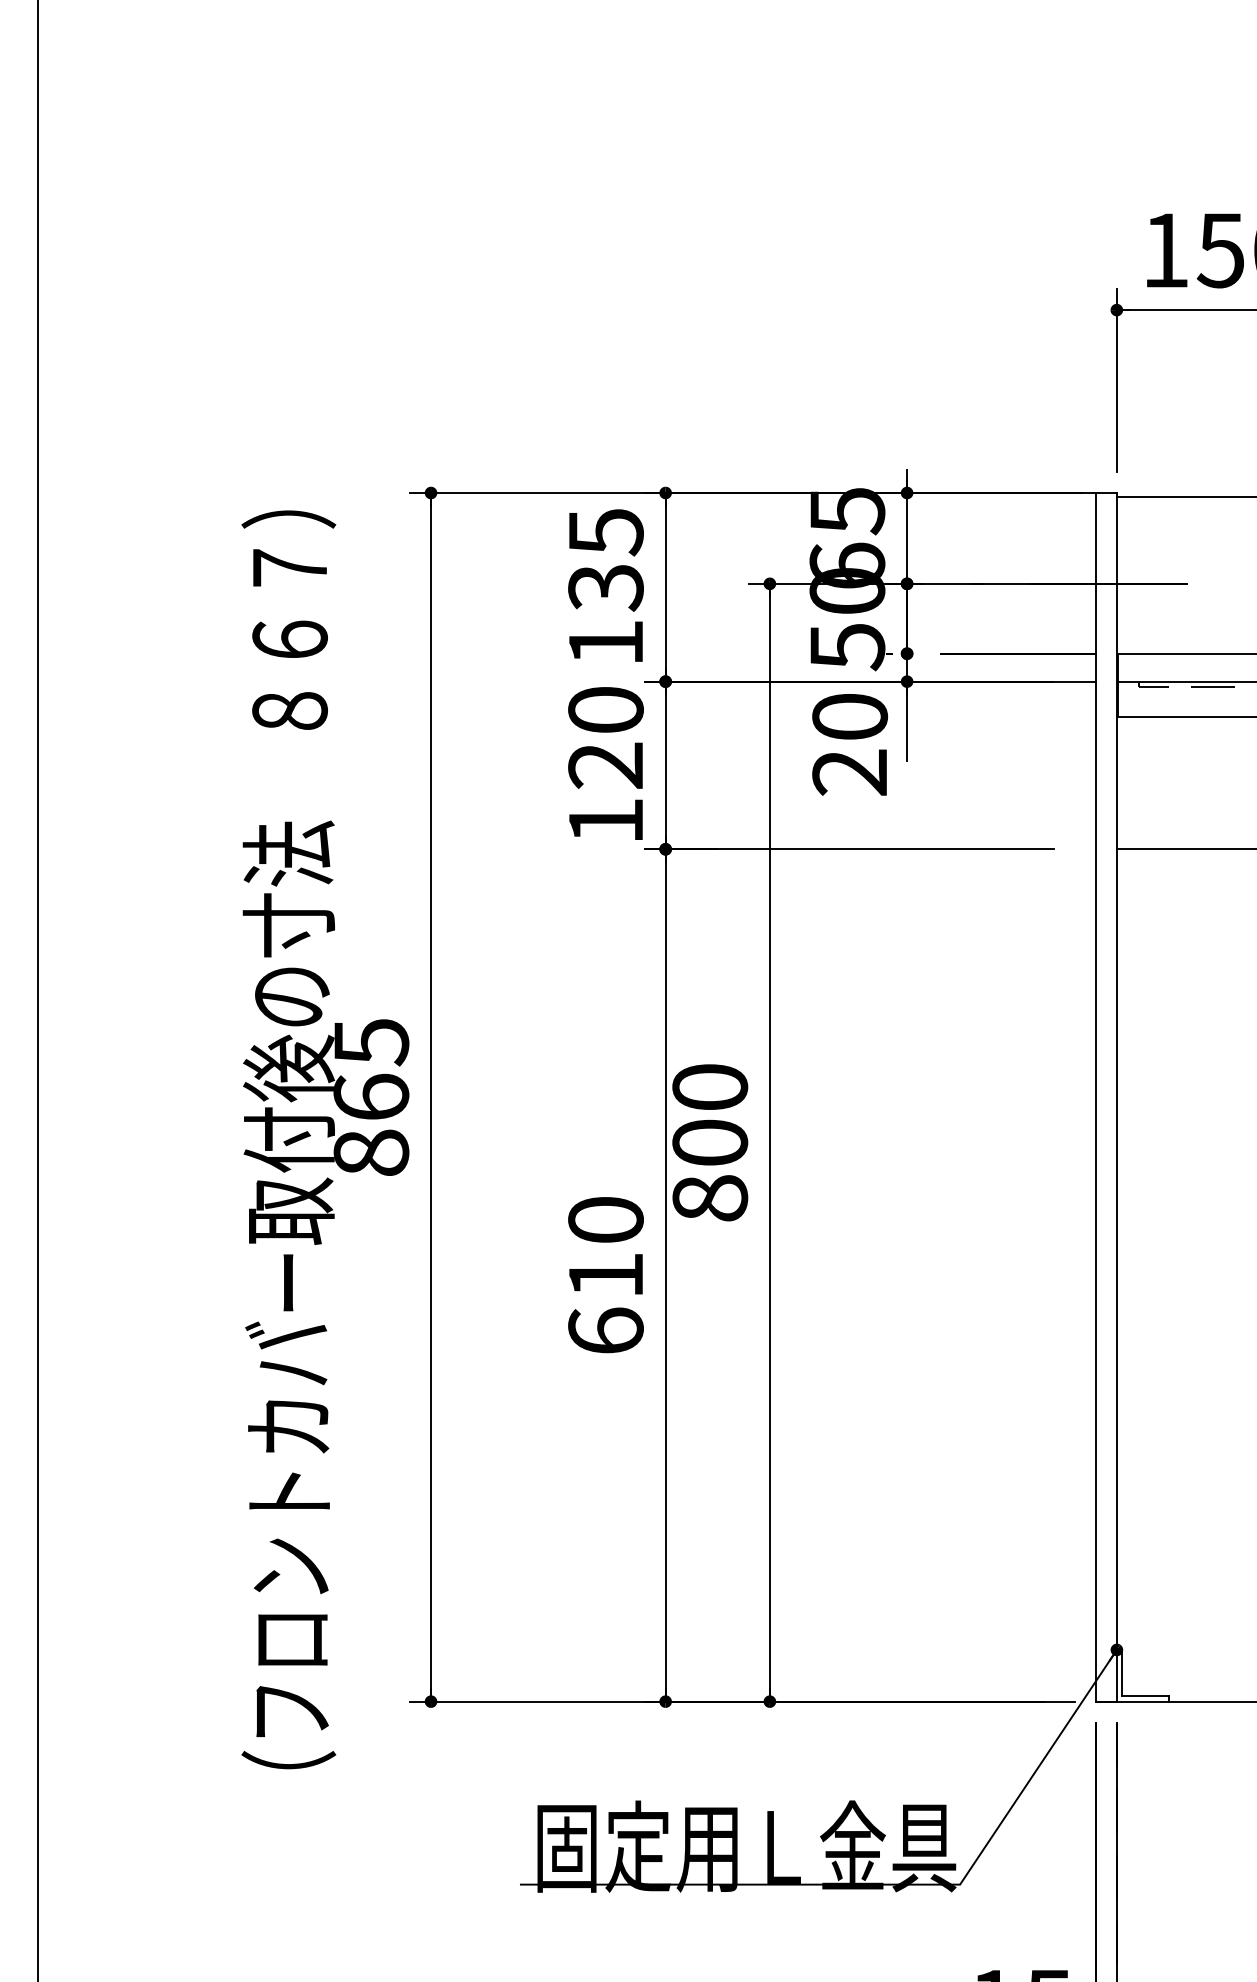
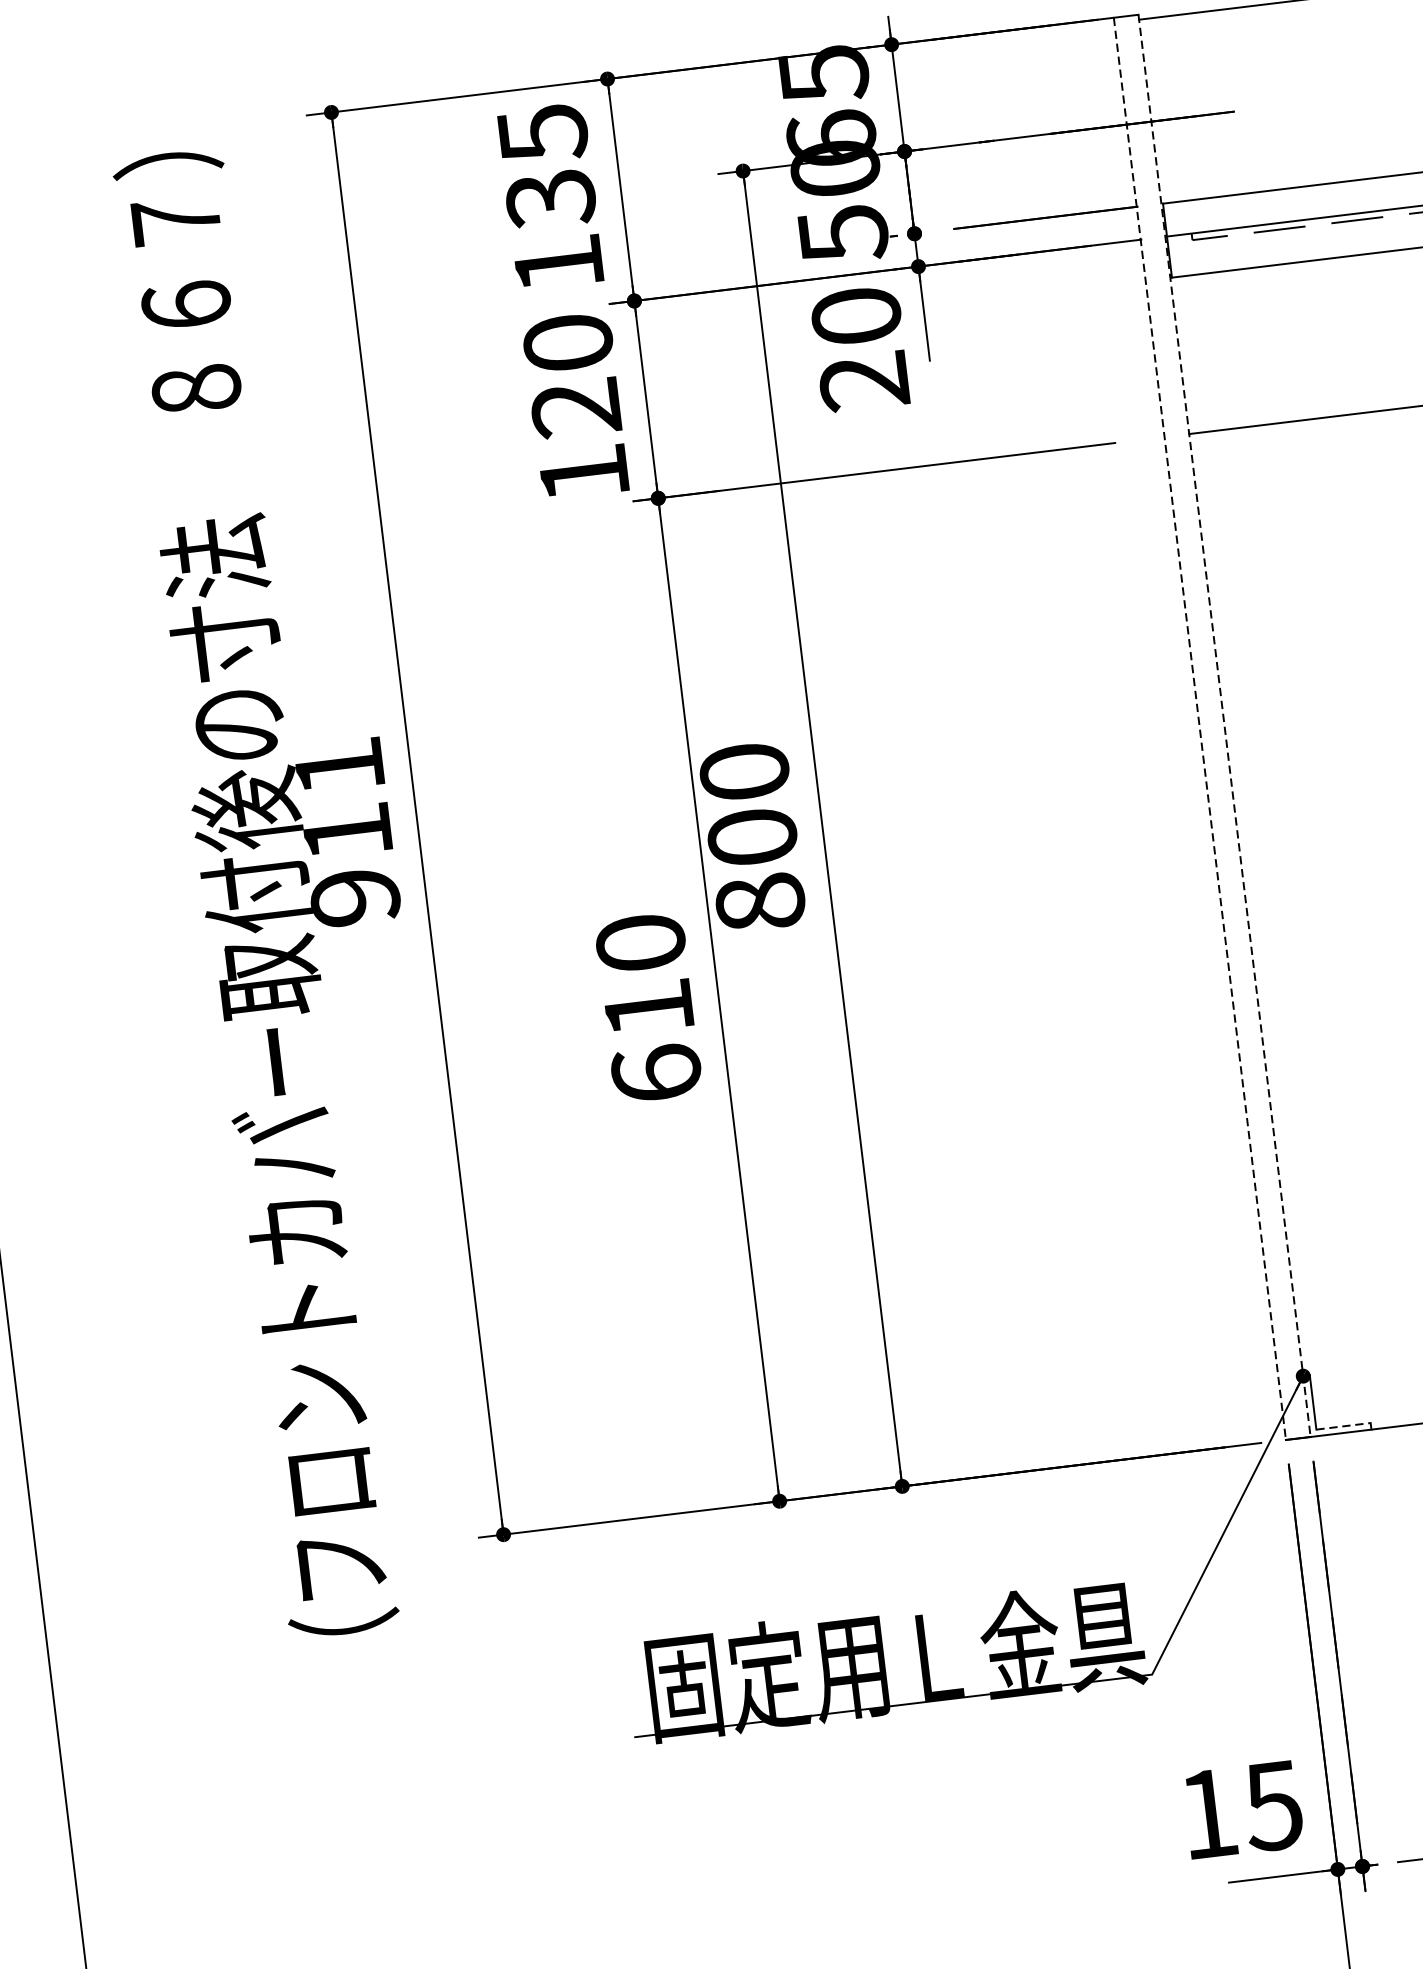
text: (371, 1097) -> (347, 832), 865 -> 911
line: (1095, 1097) -> (1199, 729), solid -> dashed
line: (1116, 1097) -> (1224, 726), solid -> dashed
line: (1146, 1696) -> (1344, 1426), solid -> dashed

